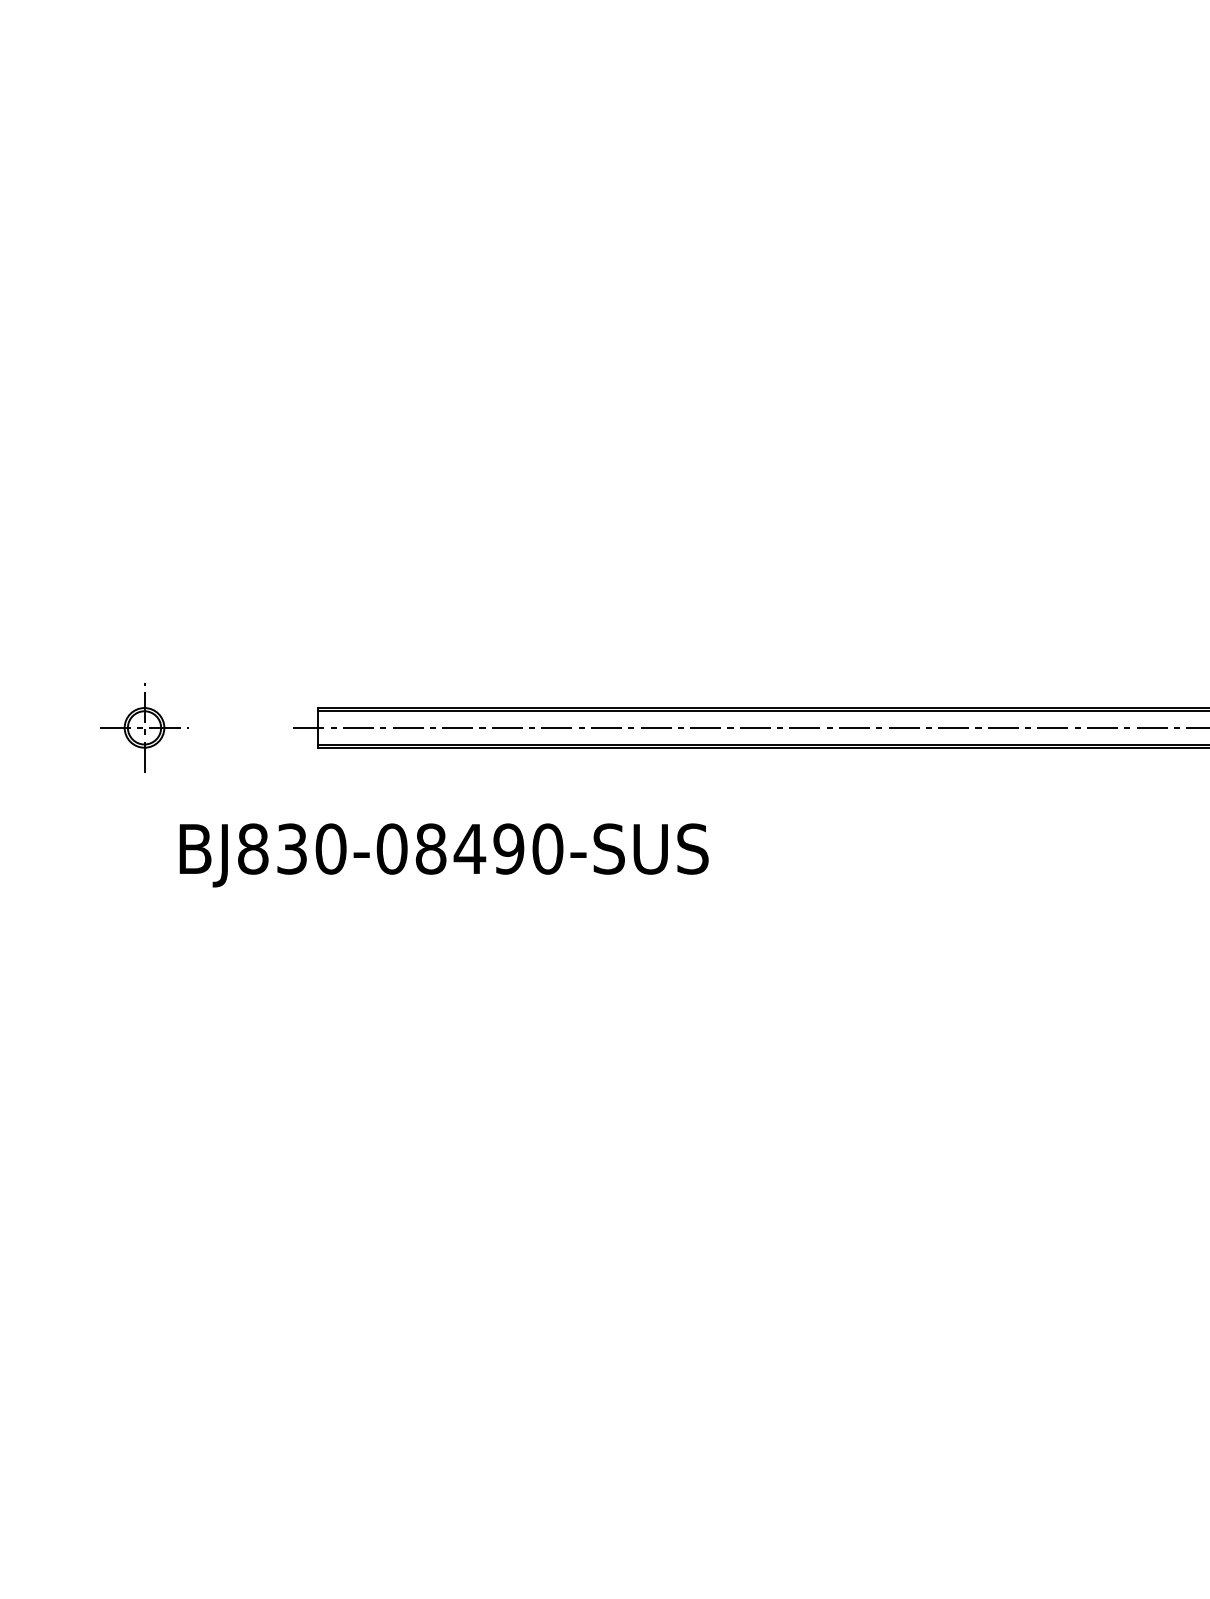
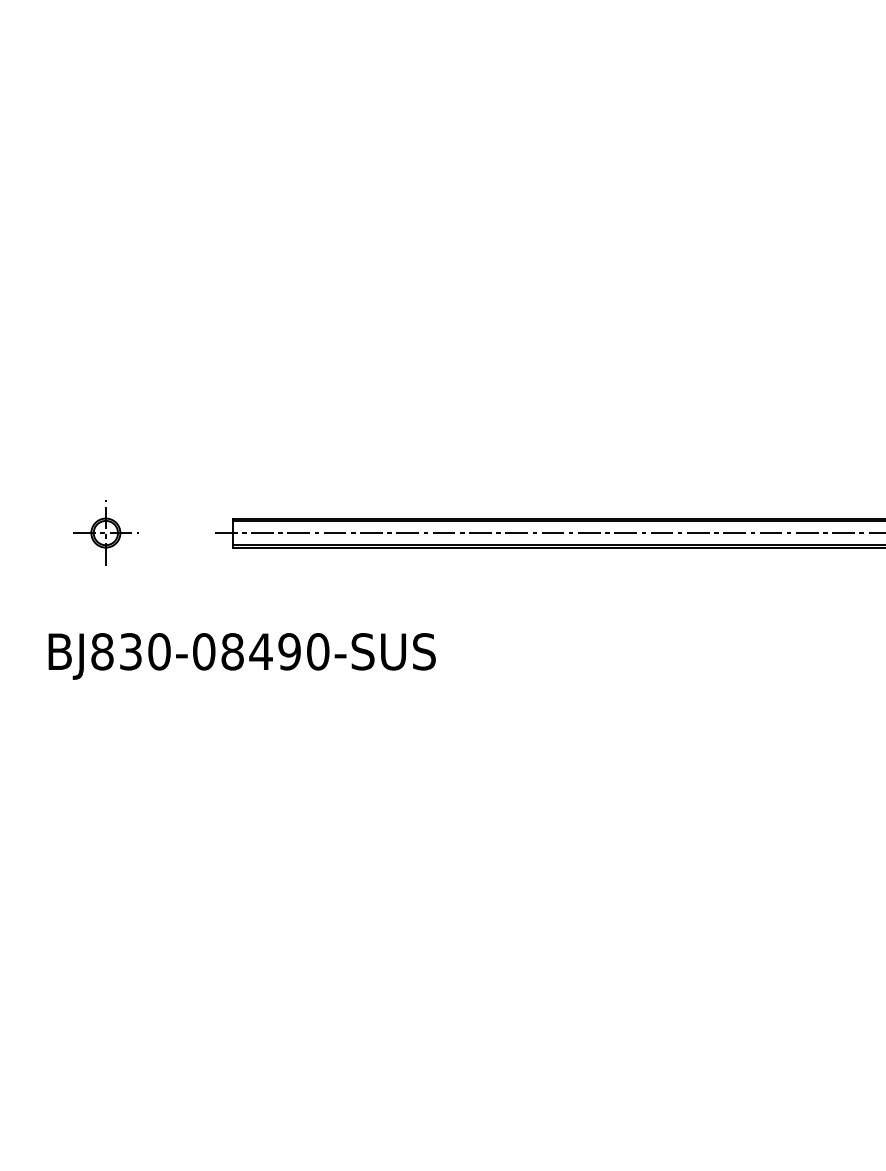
text: (443, 855) -> (241, 656), moved

